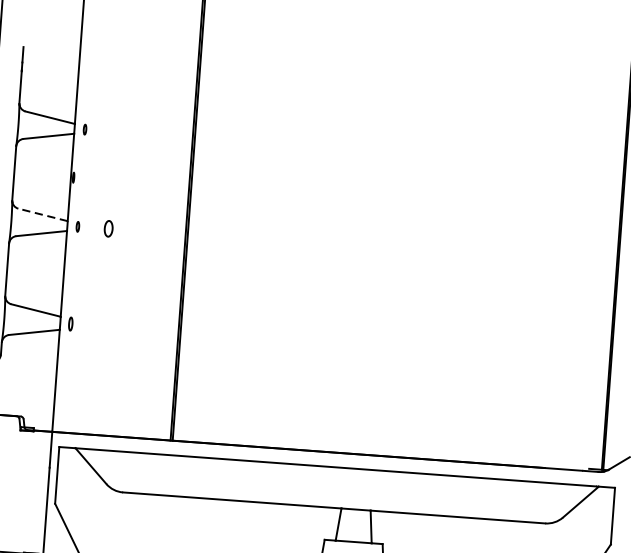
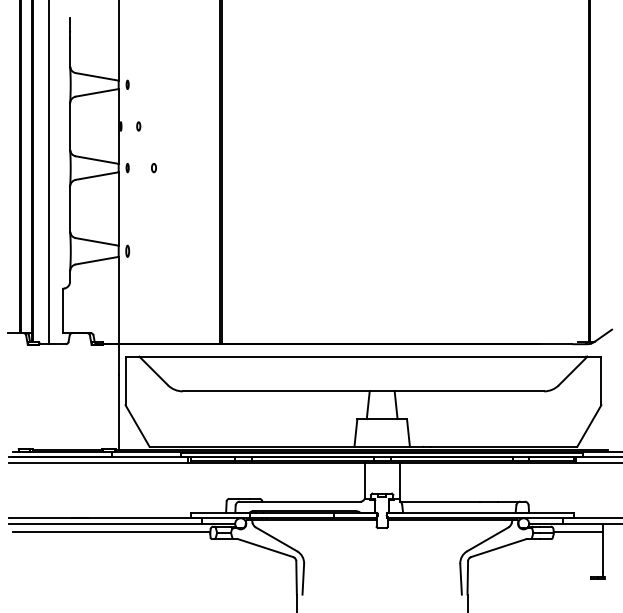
part: (94, 179) -> (138, 126), added
line: (43, 215) -> (97, 160), dashed -> solid
part: (108, 229) -> (153, 168), size x0.62

